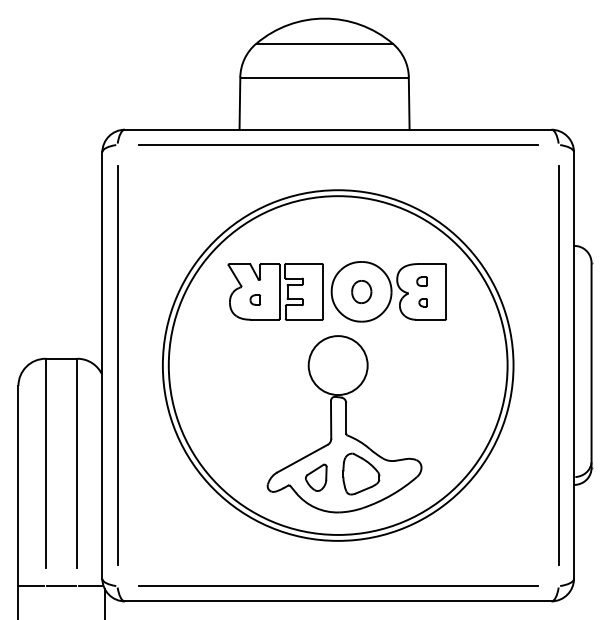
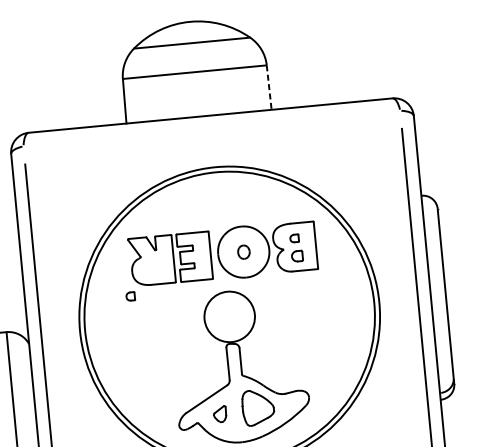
line: (409, 104) -> (269, 88), solid -> dashed
line: (337, 144) -> (211, 128), removed
part: (361, 291) -> (243, 251), size x0.7
part: (255, 299) -> (130, 296), moved
part: (422, 302) -> (296, 256), size x1.6
part: (316, 477) -> (220, 414), size x0.7

